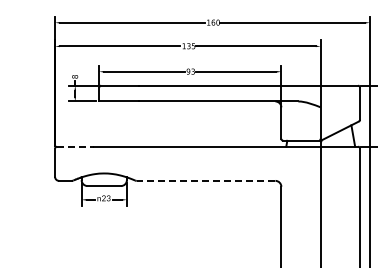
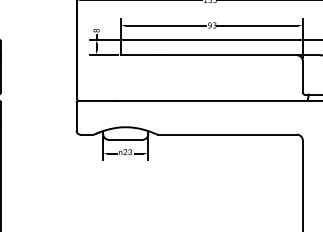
line: (75, 146) -> (96, 100), dashed -> solid
line: (205, 180) -> (226, 134), dashed -> solid

